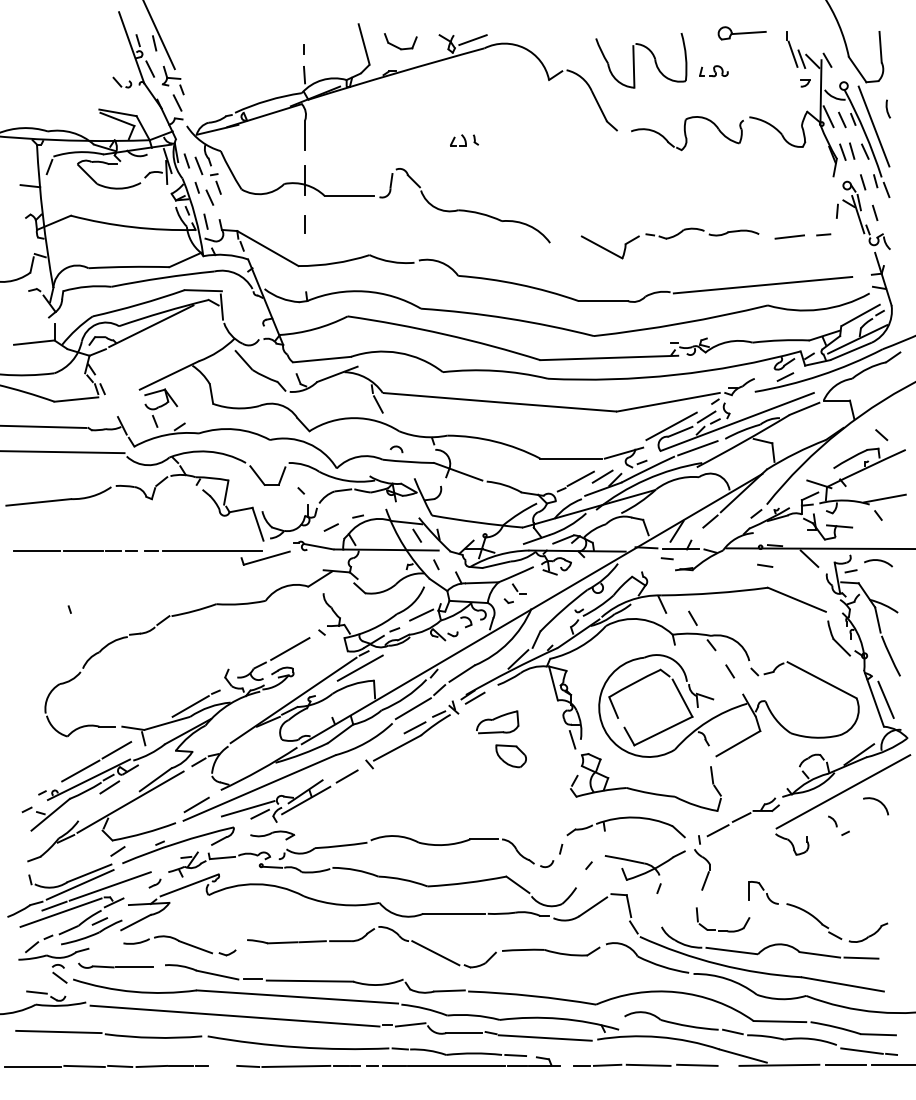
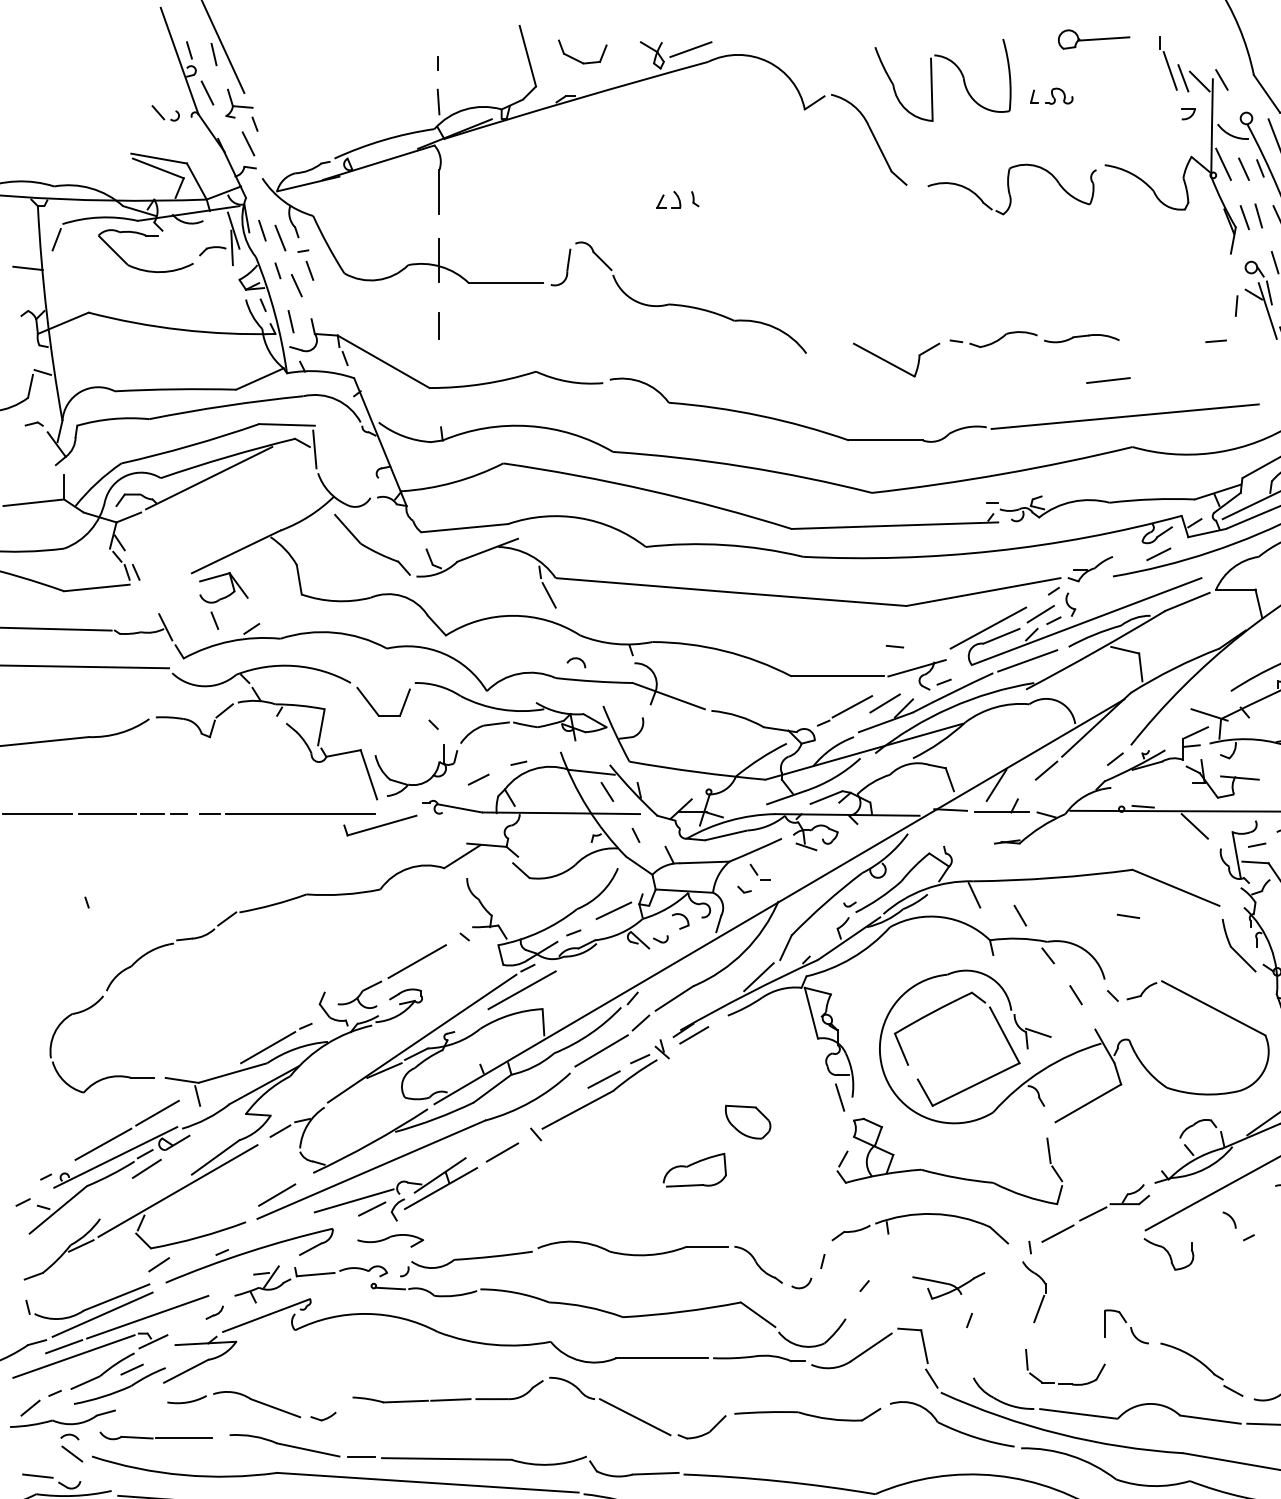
line: (789, 236) -> (1107, 379), moved
line: (666, 558) -> (893, 646), moved
line: (765, 565) -> (1128, 915), moved
part: (497, 722) -> (694, 1170), moved
part: (644, 865) -> (947, 1285), size x0.6

